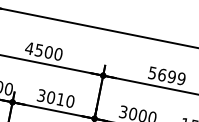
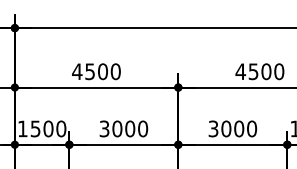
text: (166, 75) -> (259, 71), 5699 -> 4500
text: (61, 99) -> (130, 128), 3010 -> 3000

